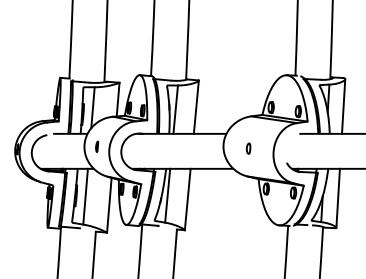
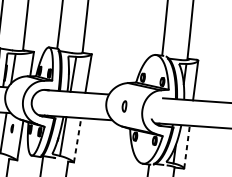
part: (97, 146) -> (12, 128), moved
part: (248, 148) -> (124, 106), size x1.4
line: (338, 198) -> (187, 147), solid -> dashed
line: (187, 199) -> (77, 140), solid -> dashed

